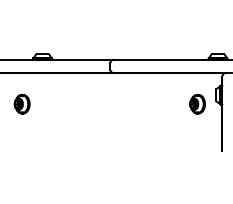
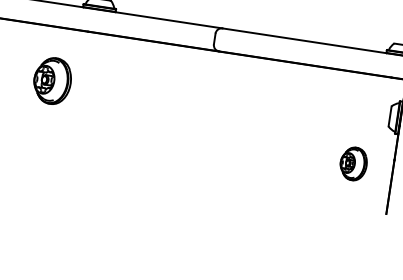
part: (21, 104) -> (51, 81), size x1.4
part: (197, 104) -> (353, 164), moved

